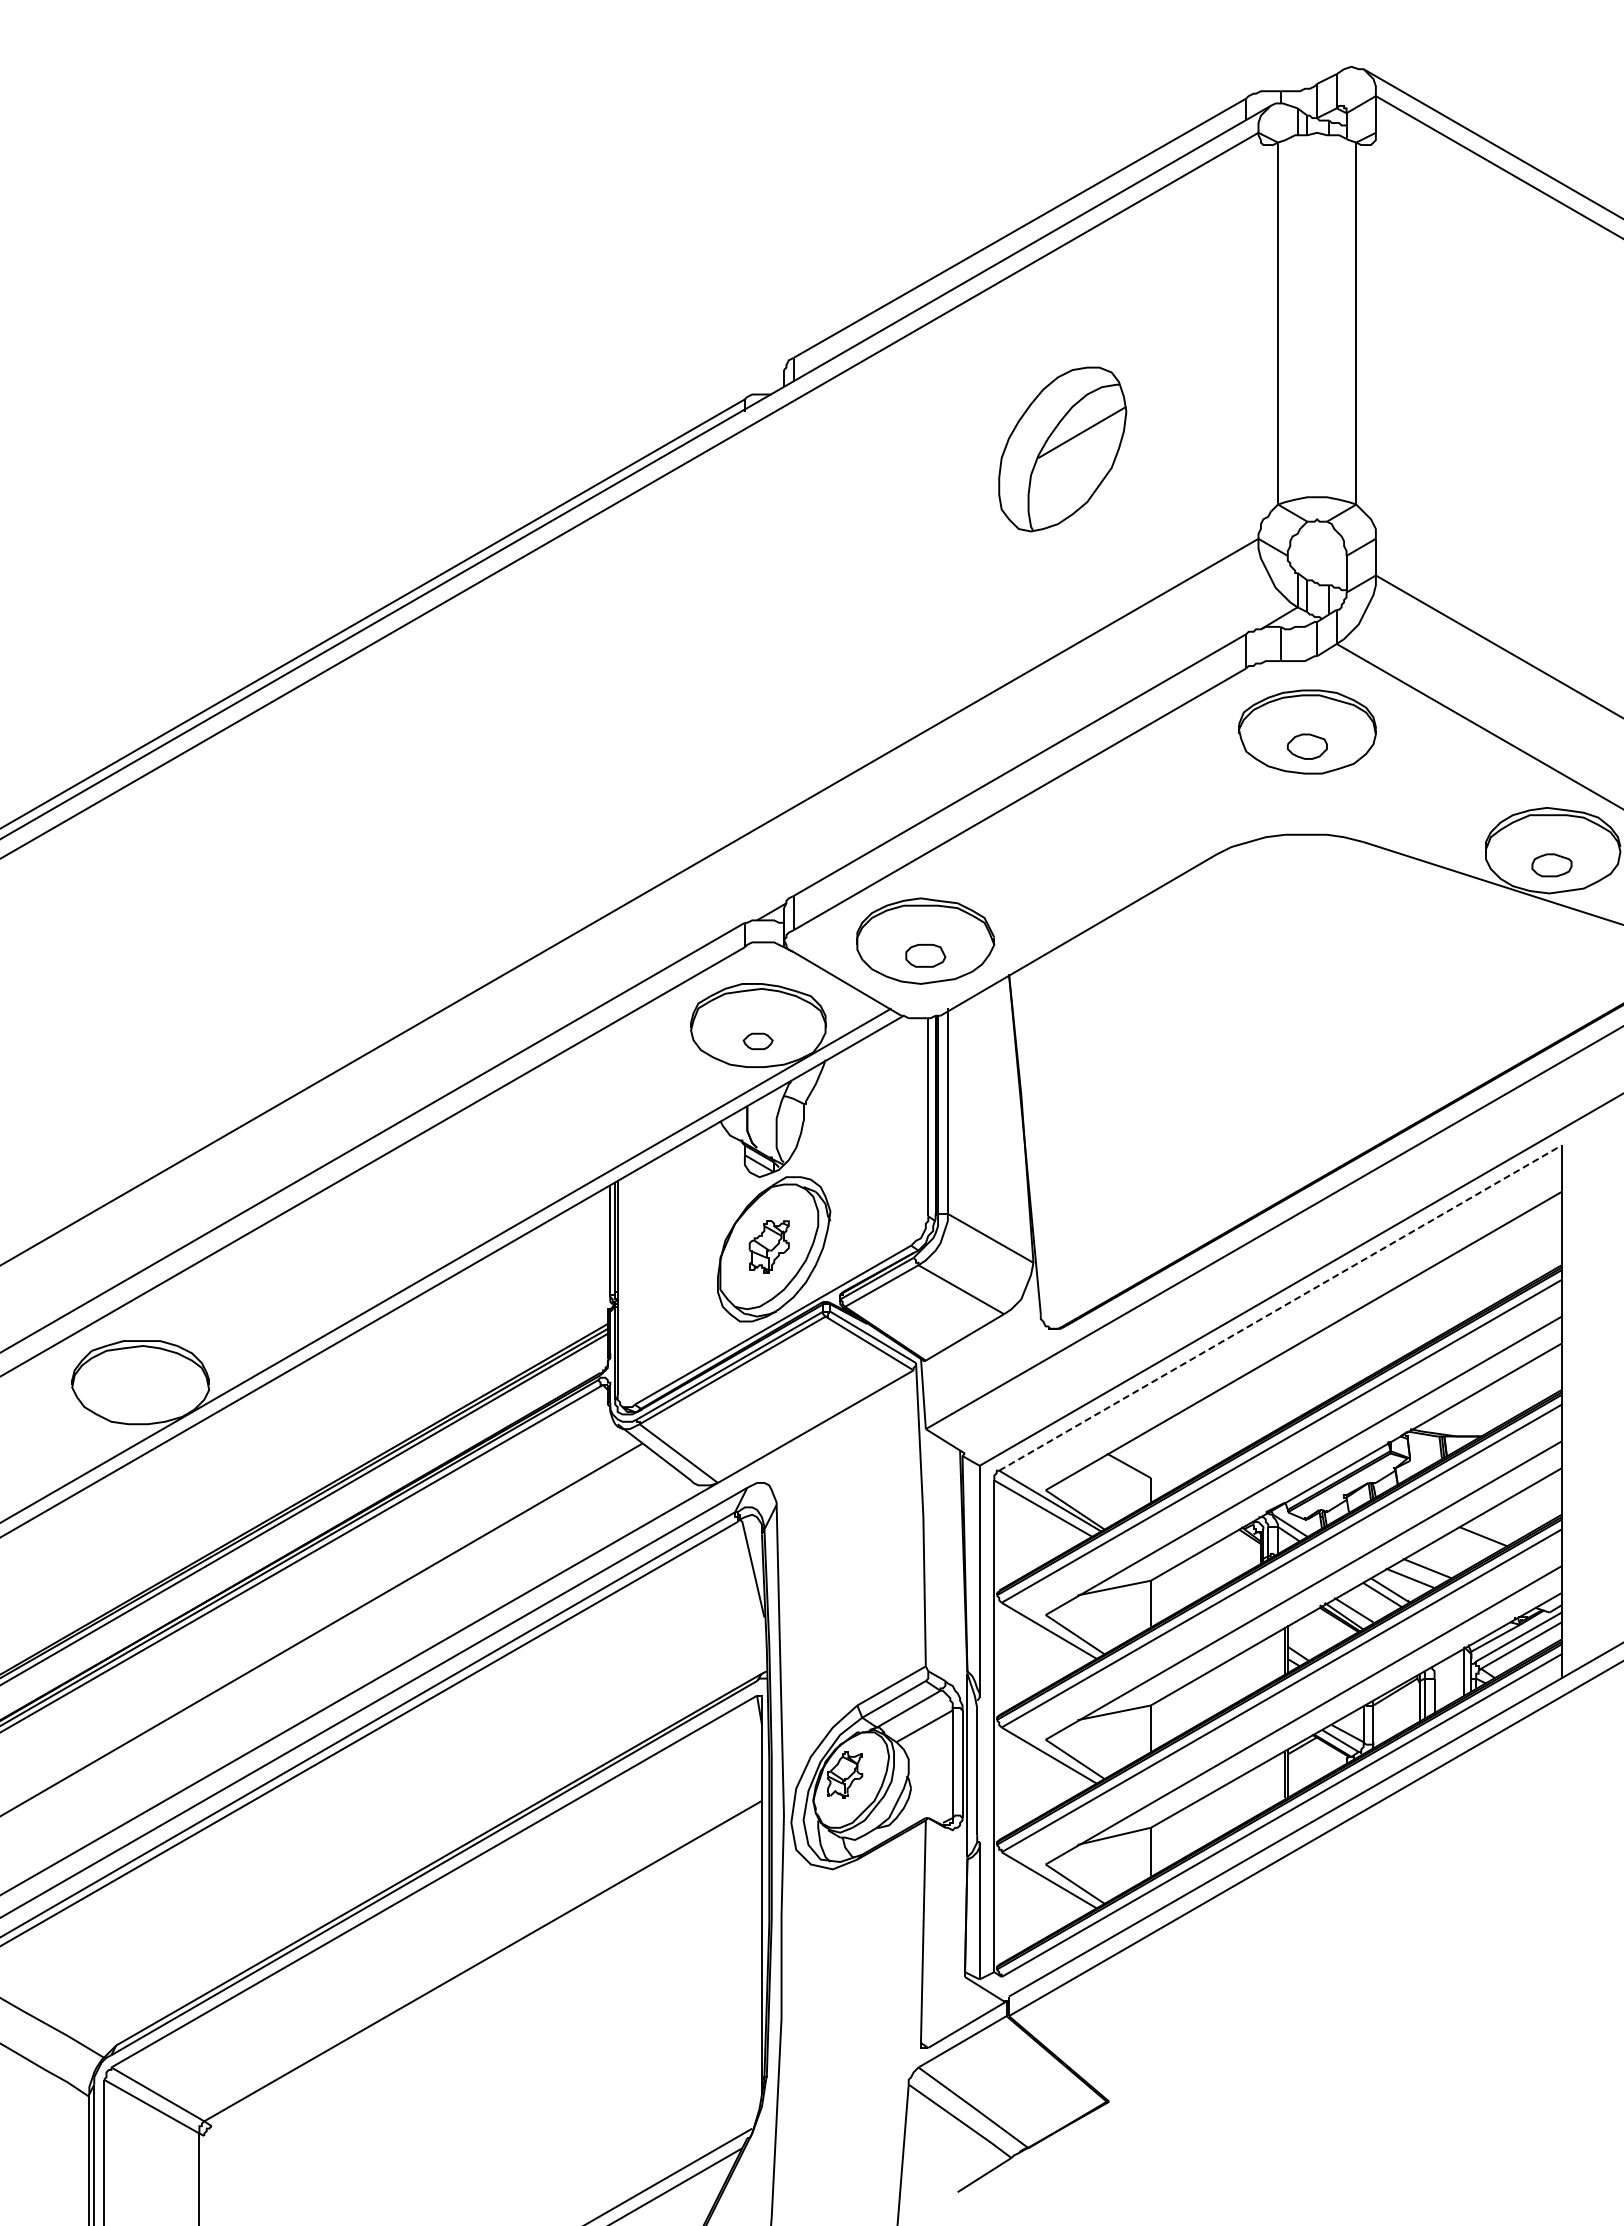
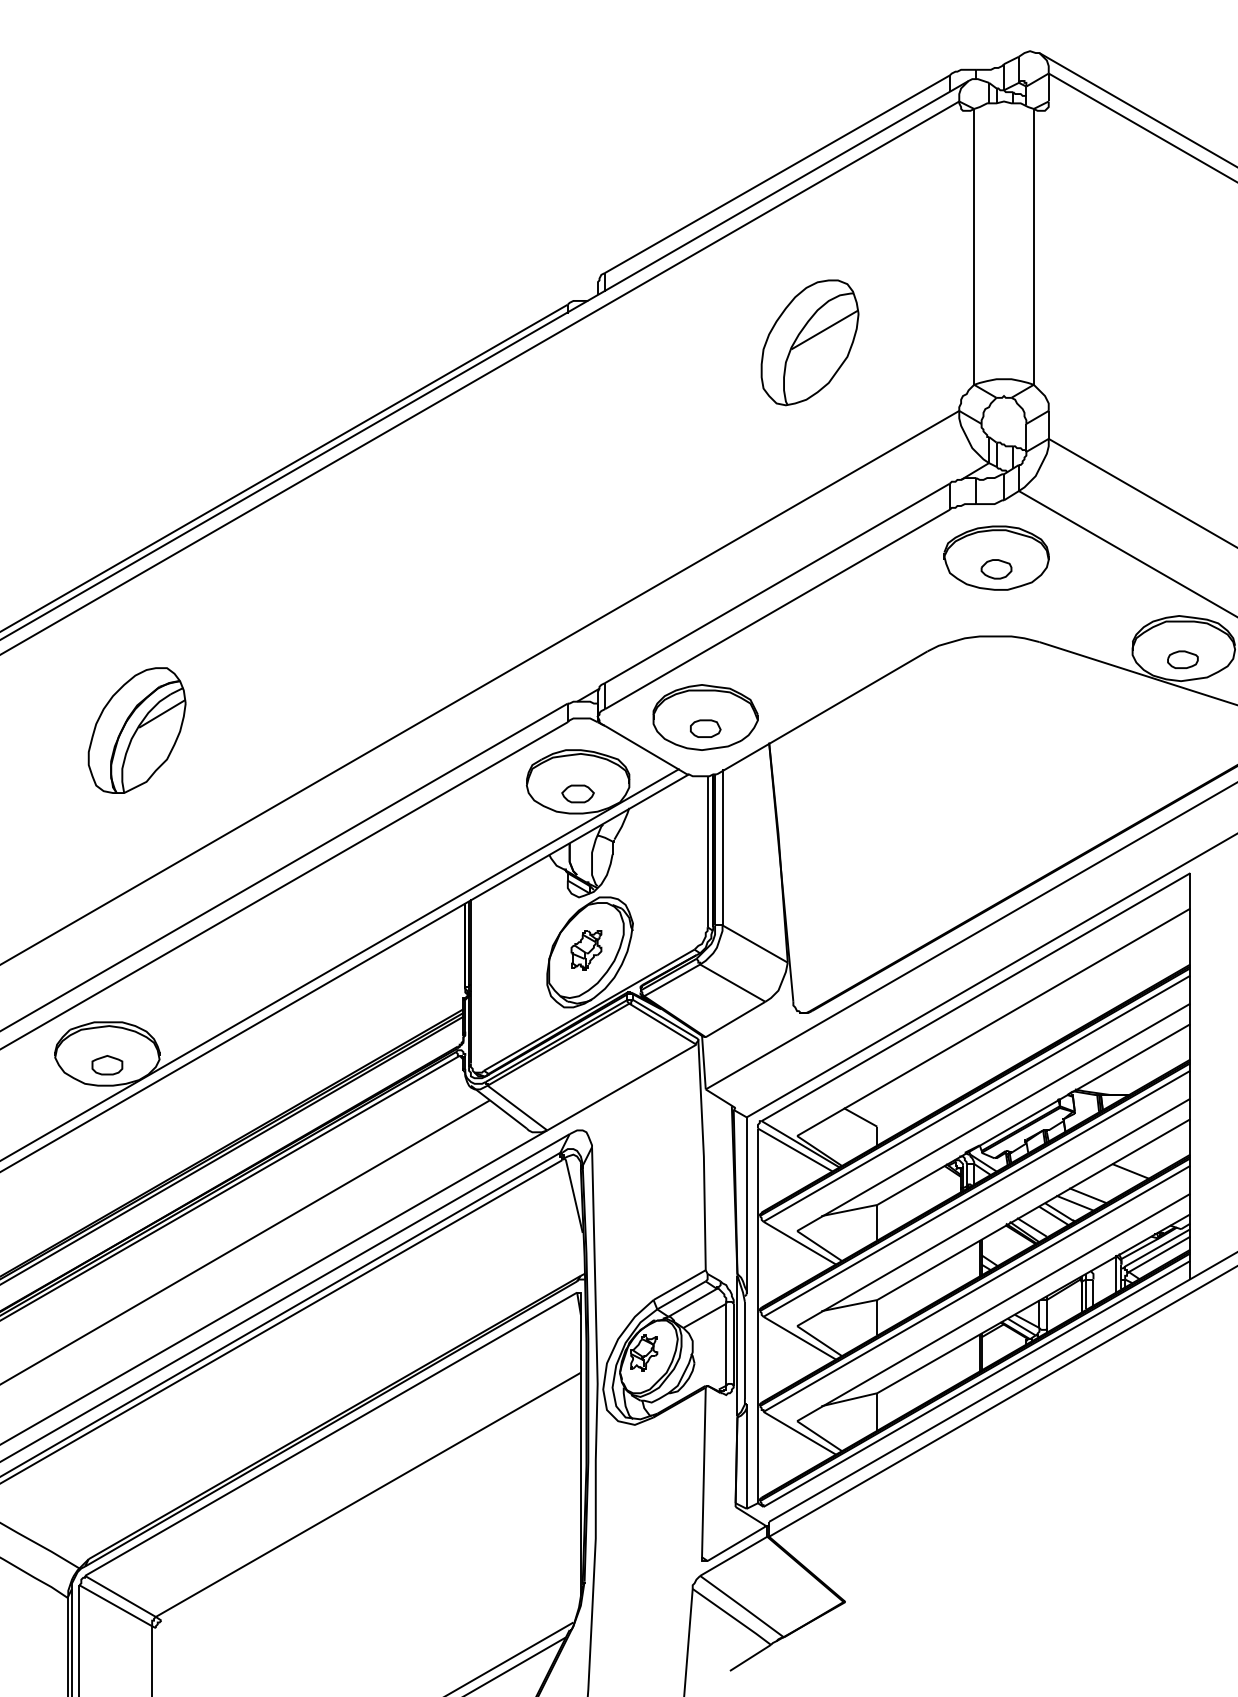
part: (179, 958) -> (136, 730), added
part: (757, 1041) -> (577, 794), size x1.43
line: (1280, 1308) -> (976, 997), dashed -> solid
part: (140, 1397) -> (107, 1065), added

